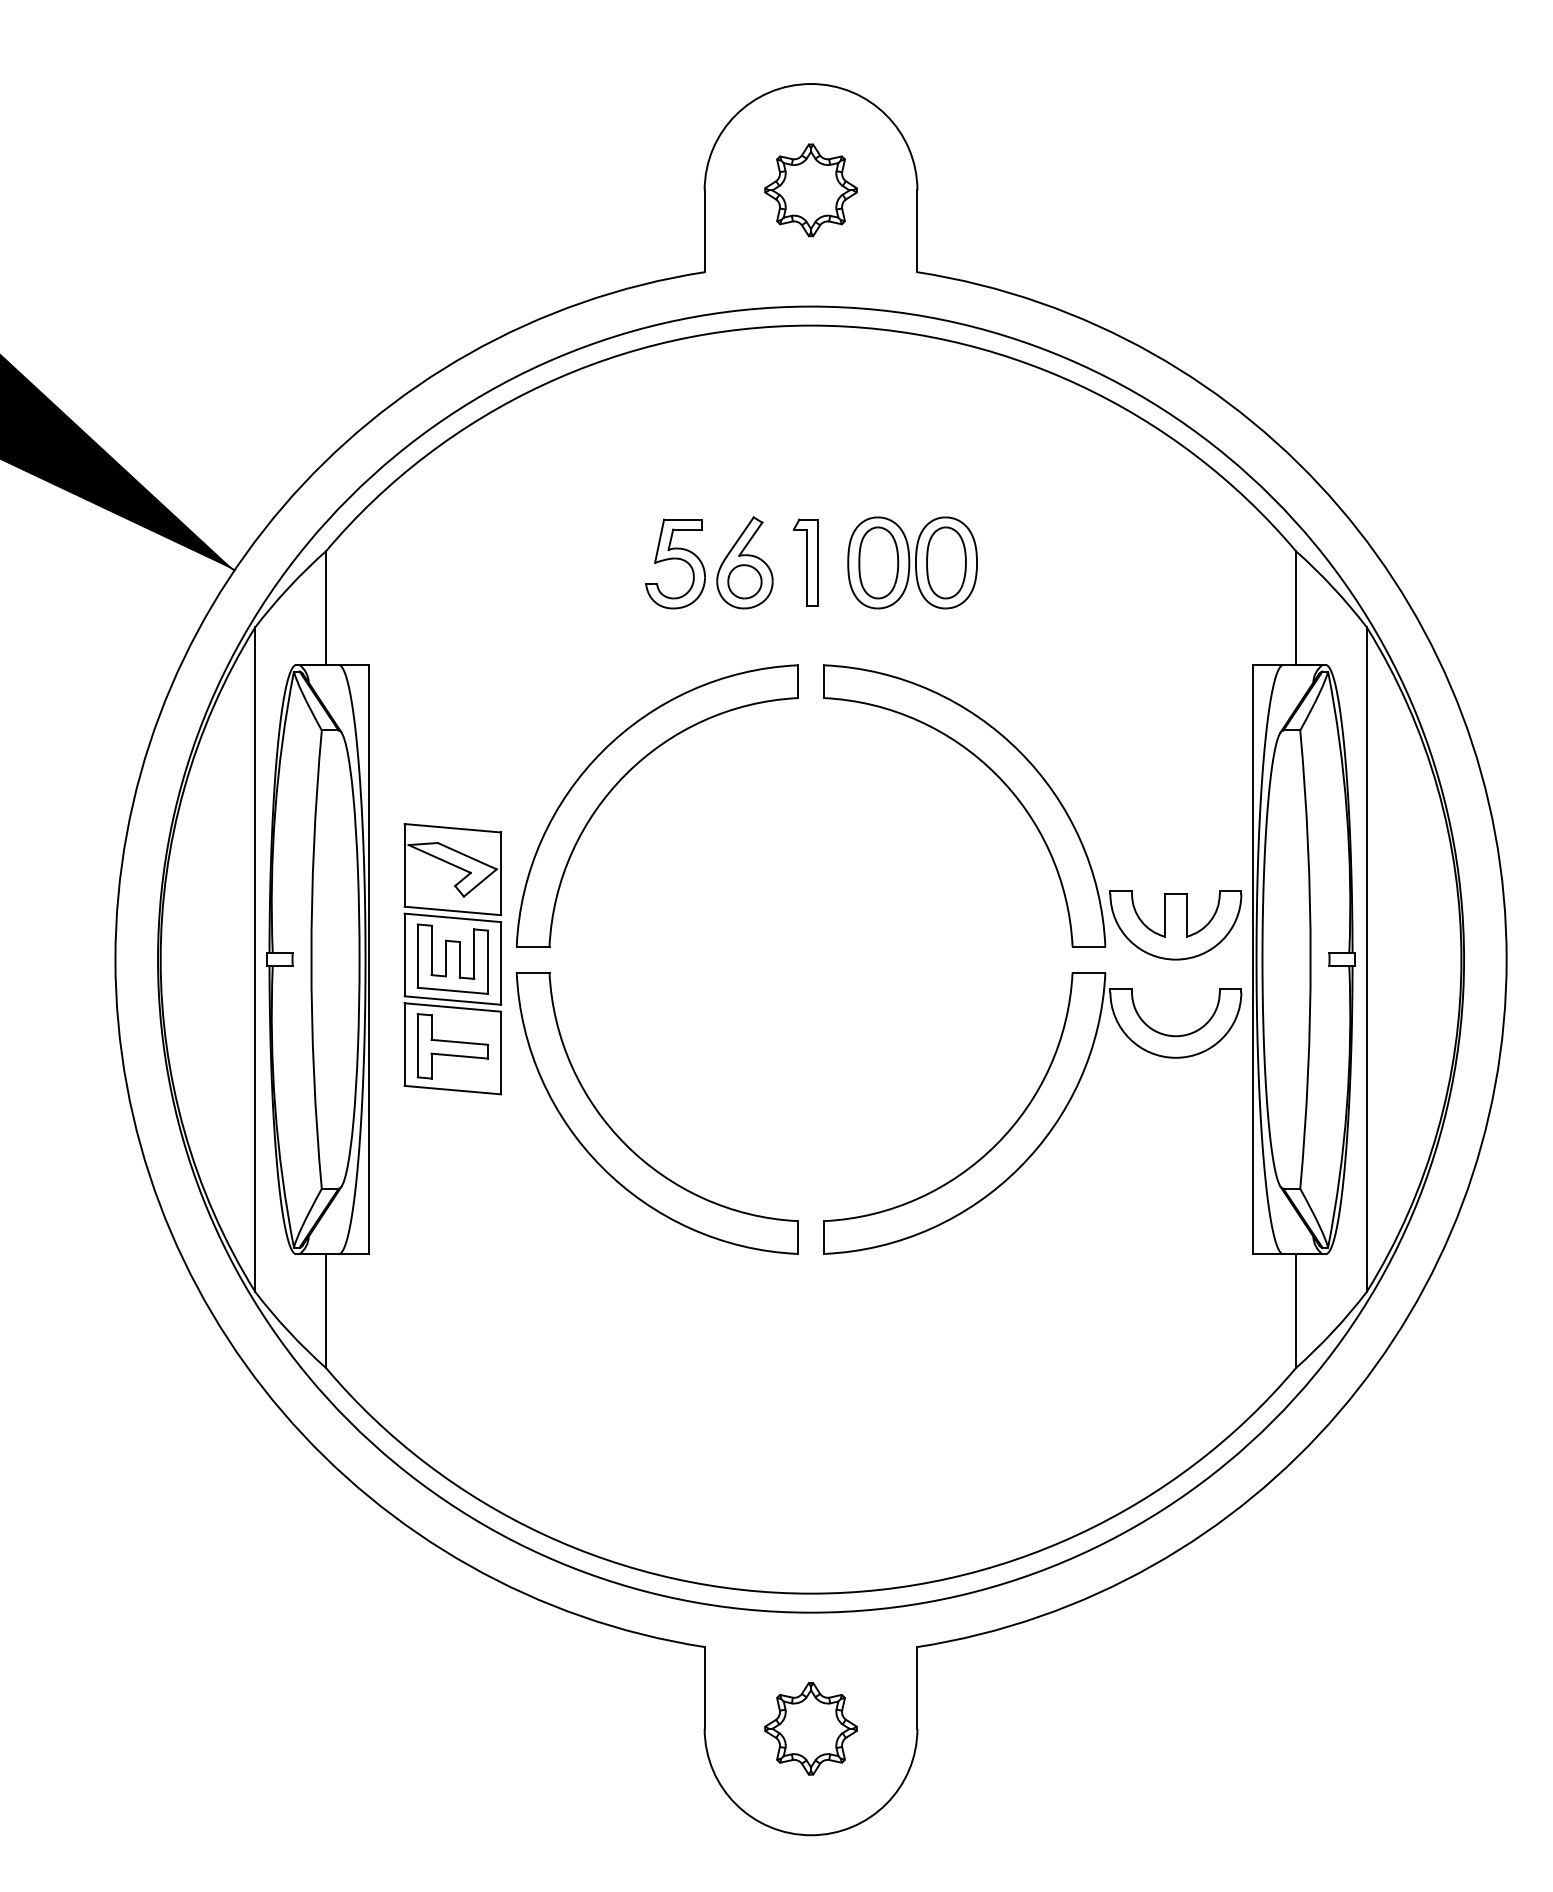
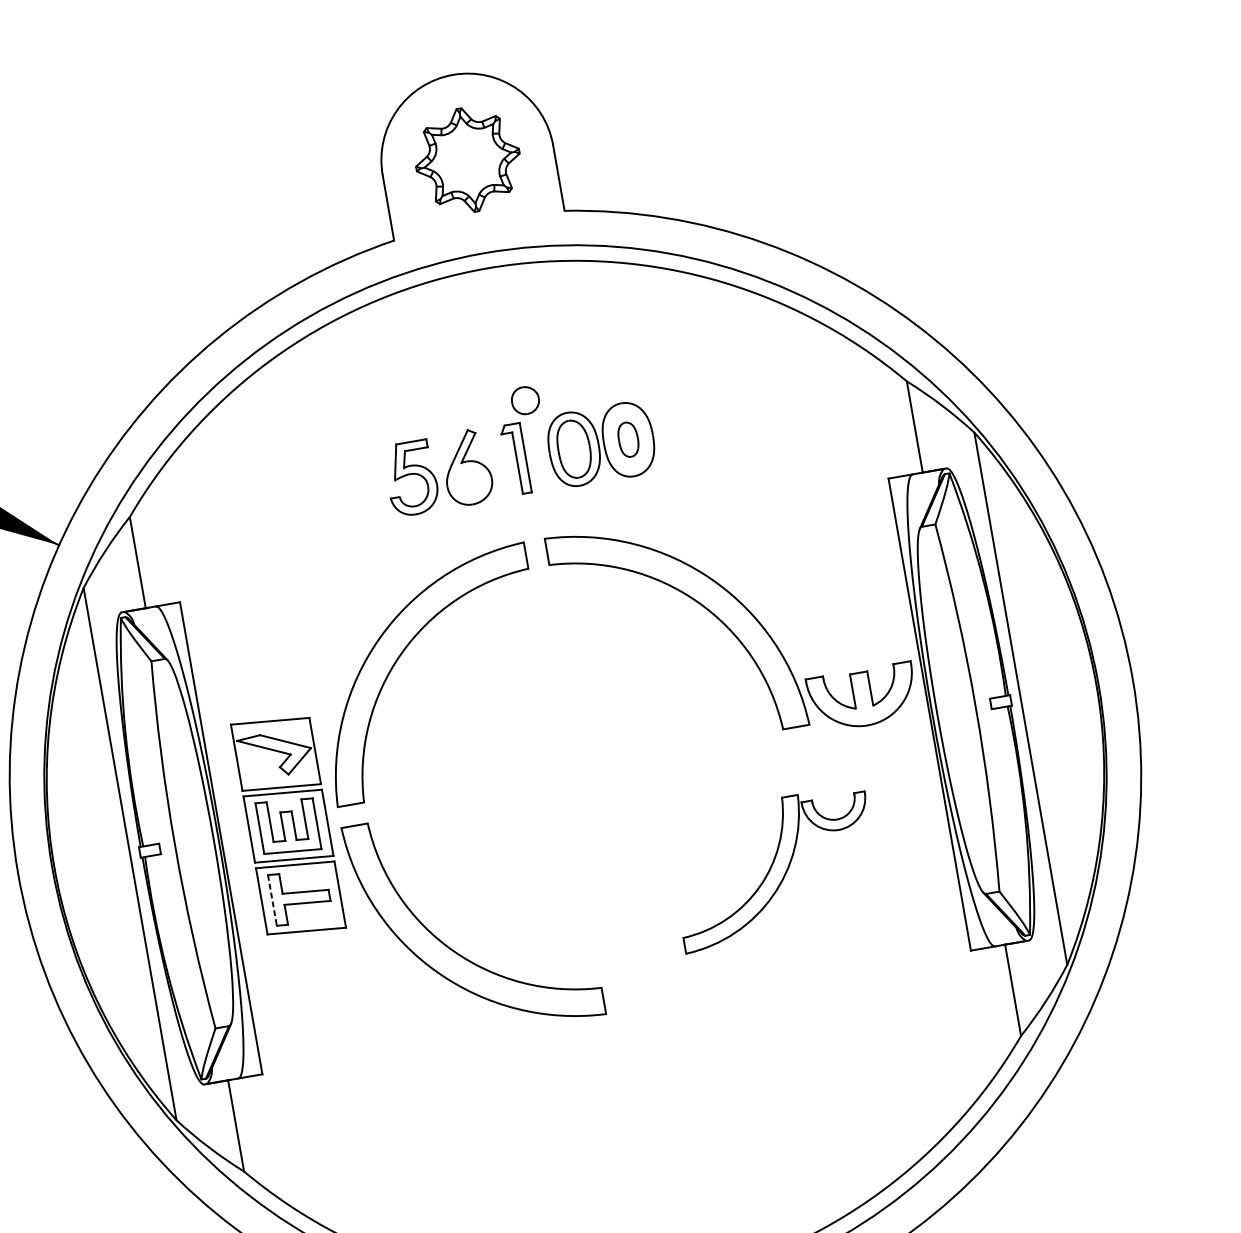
part: (810, 190) -> (467, 160), size x1.4
part: (946, 562) -> (628, 439), size x0.6
part: (744, 581) -> (525, 400), moved
line: (417, 1045) -> (272, 900), solid -> dashed
part: (1032, 1113) -> (774, 868), size x0.6

